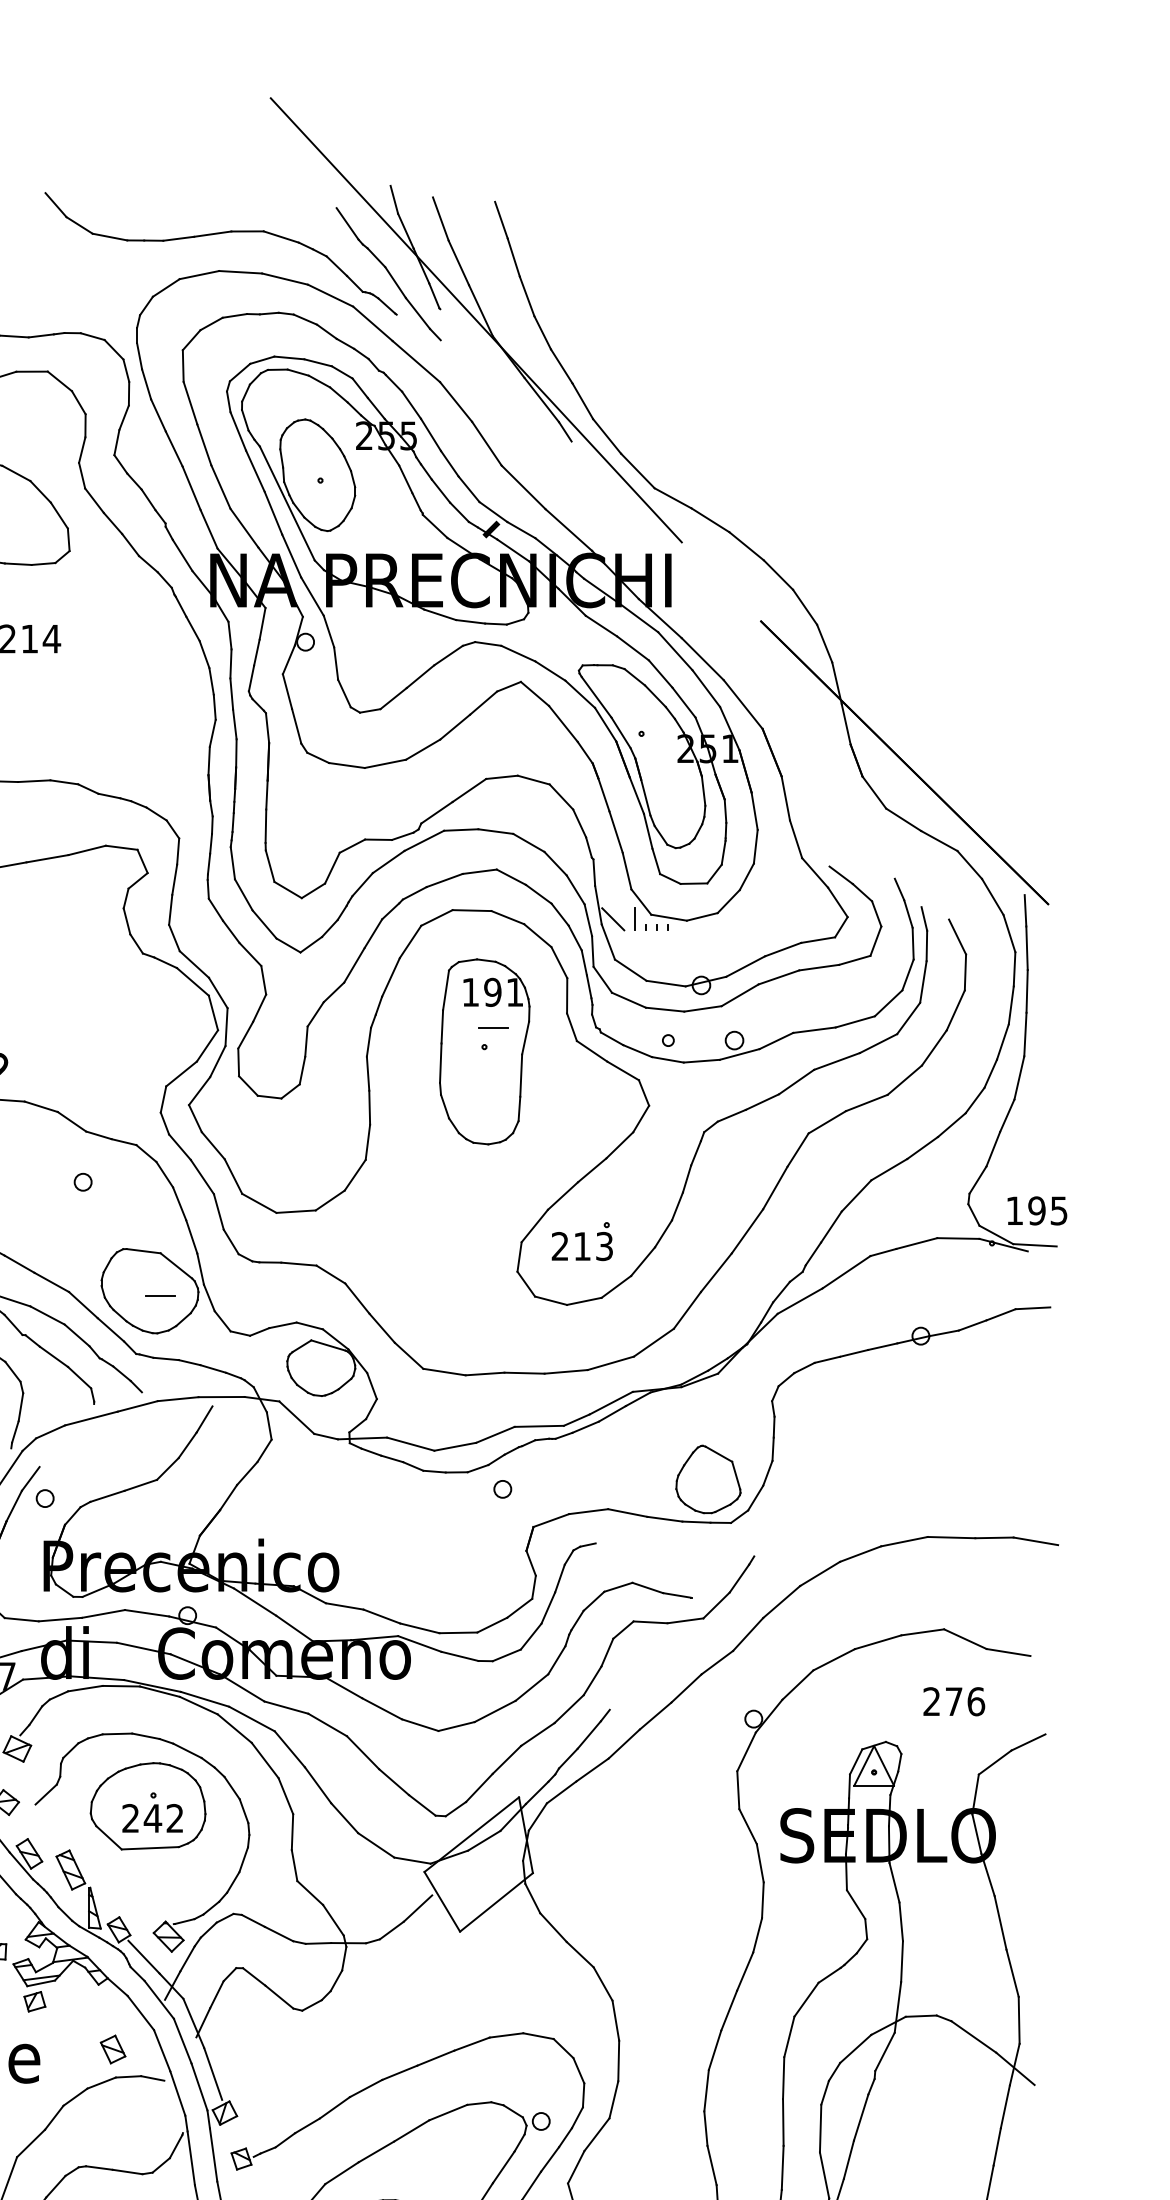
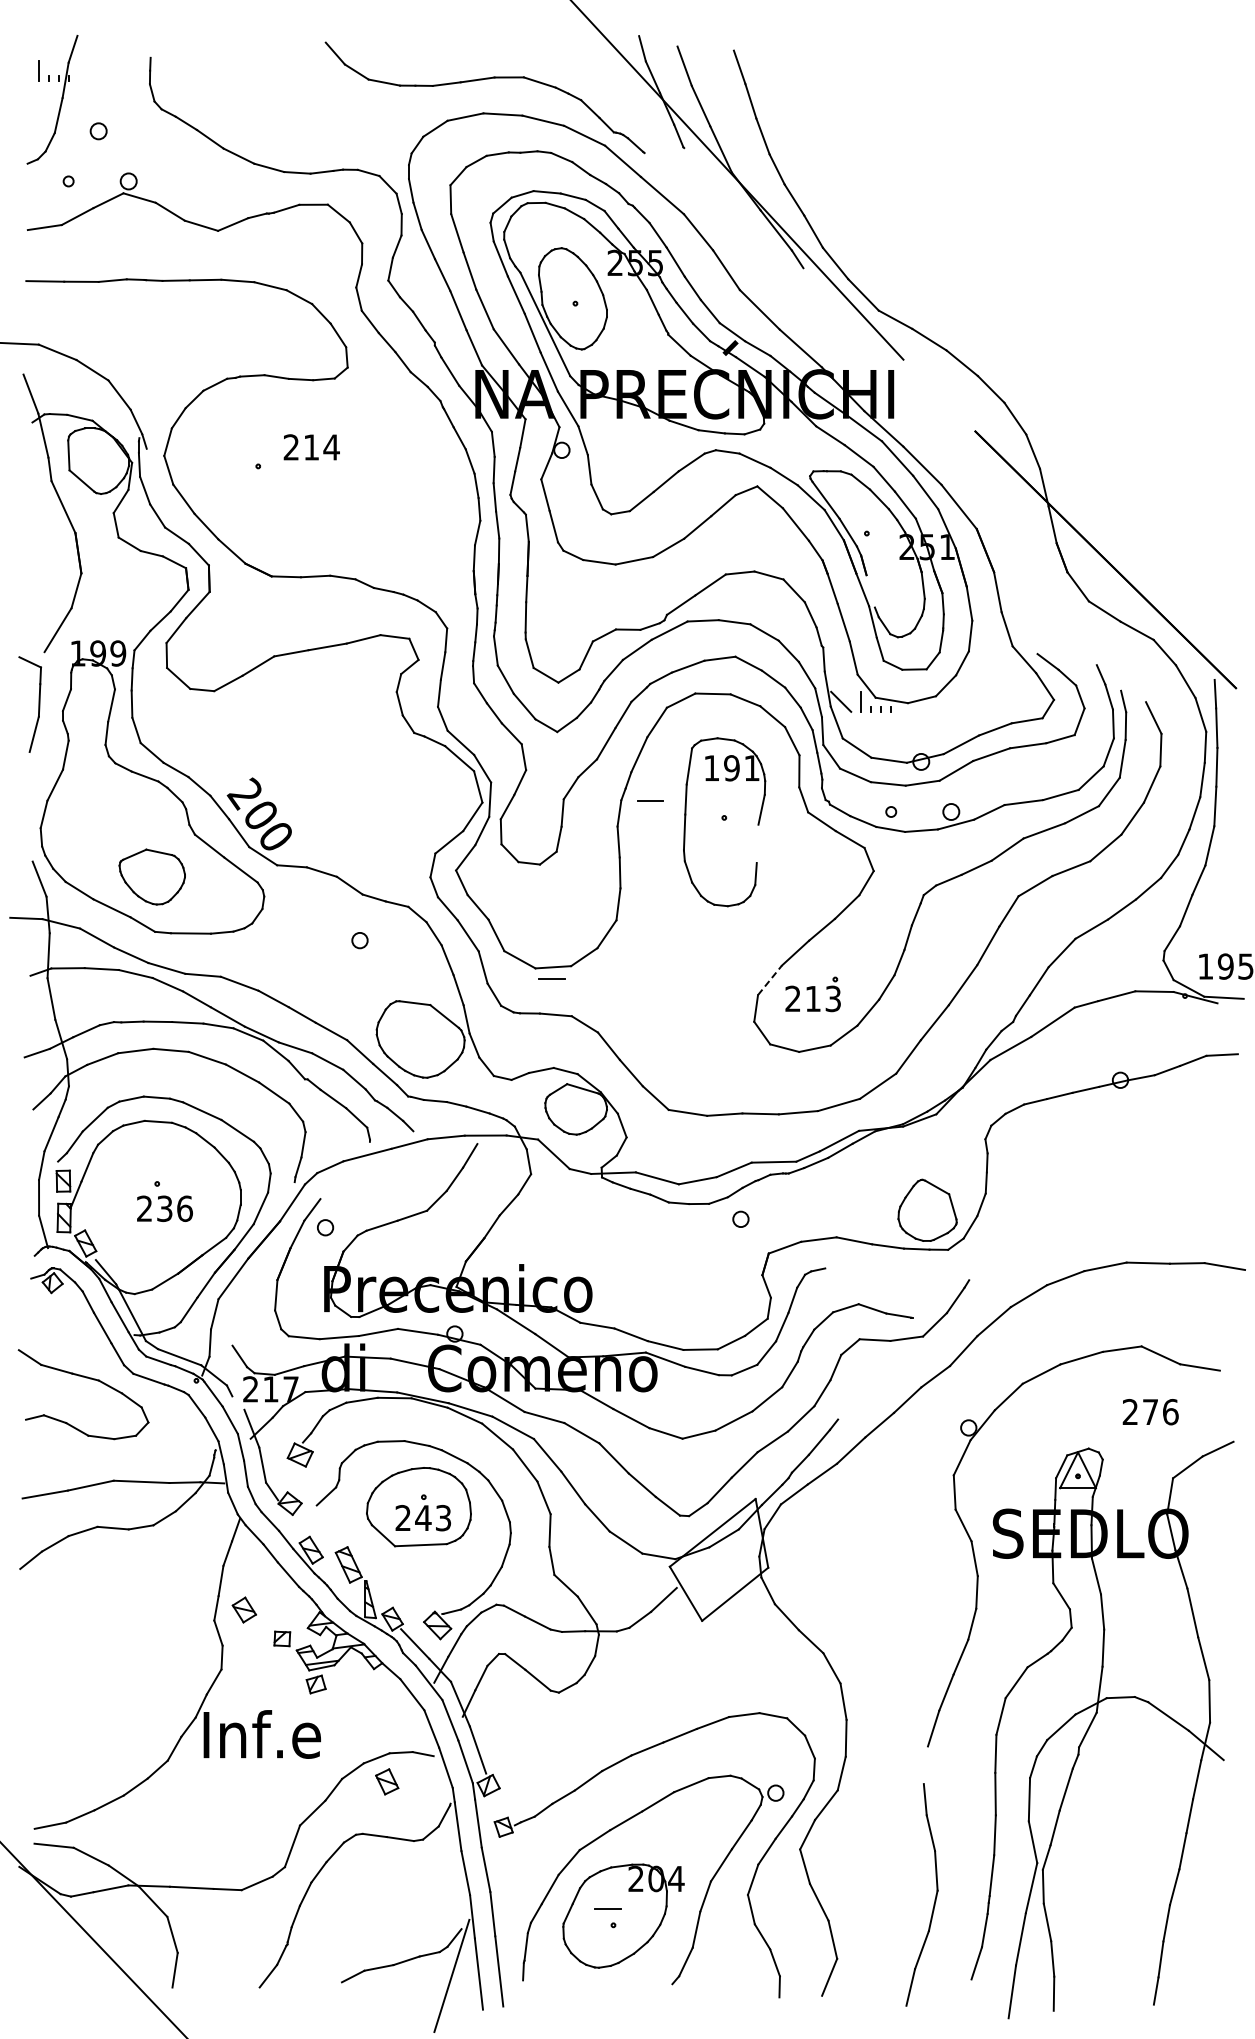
part: (388, 274) -> (637, 116), removed
line: (645, 797) -> (870, 591), removed
line: (493, 1027) -> (650, 800), moved
line: (521, 1075) -> (757, 843), removed
line: (535, 1226) -> (770, 980), solid -> dashed
line: (159, 1295) -> (551, 978), moved
text: (175, 1818) -> (443, 1518), 242 -> 243
part: (113, 2049) -> (387, 1781), moved
line: (706, 2090) -> (925, 1765), removed

